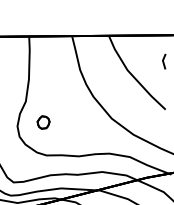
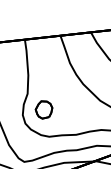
part: (43, 122) -> (44, 109), size x1.67

